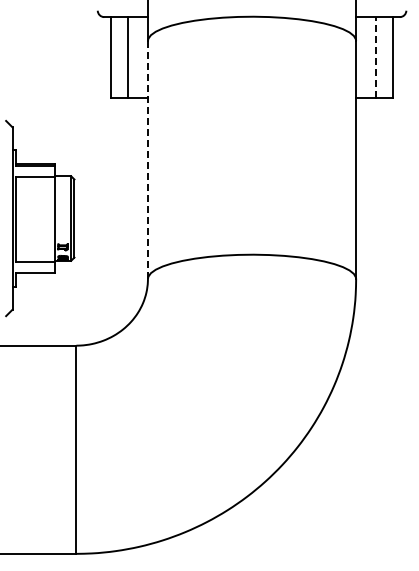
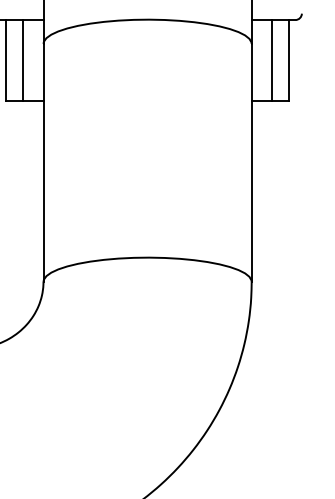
line: (376, 57) -> (272, 60), dashed -> solid
line: (147, 159) -> (43, 162), dashed -> solid

